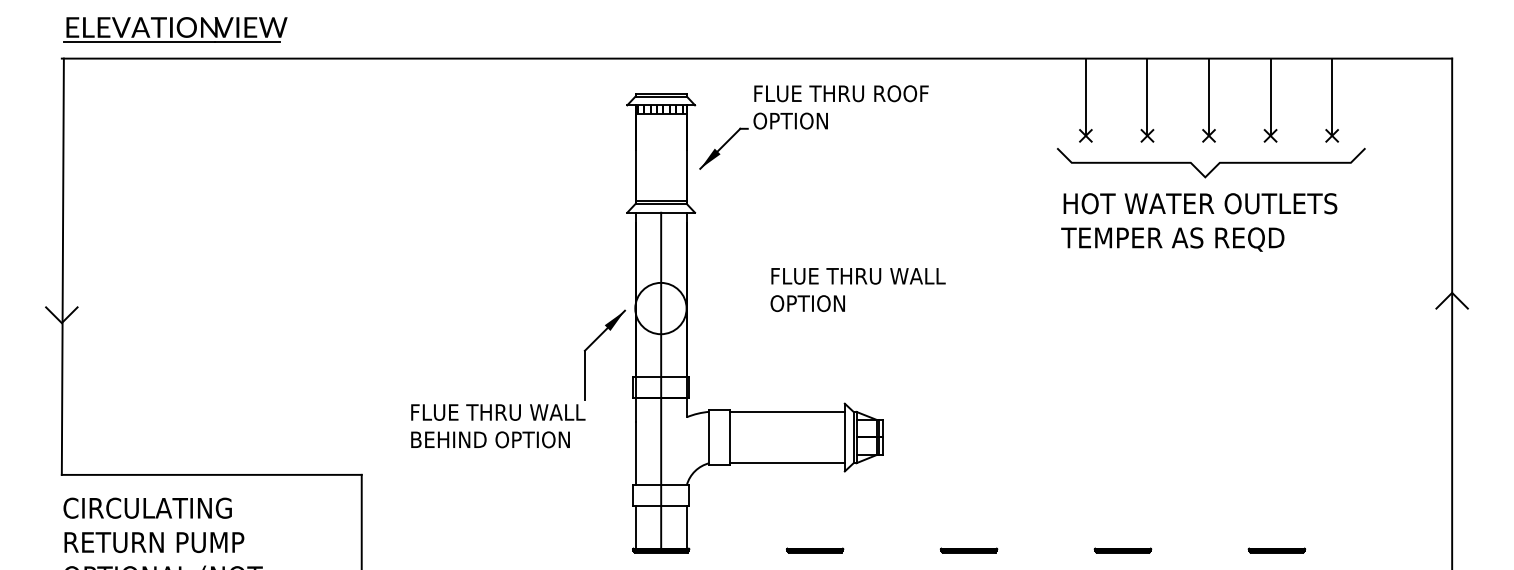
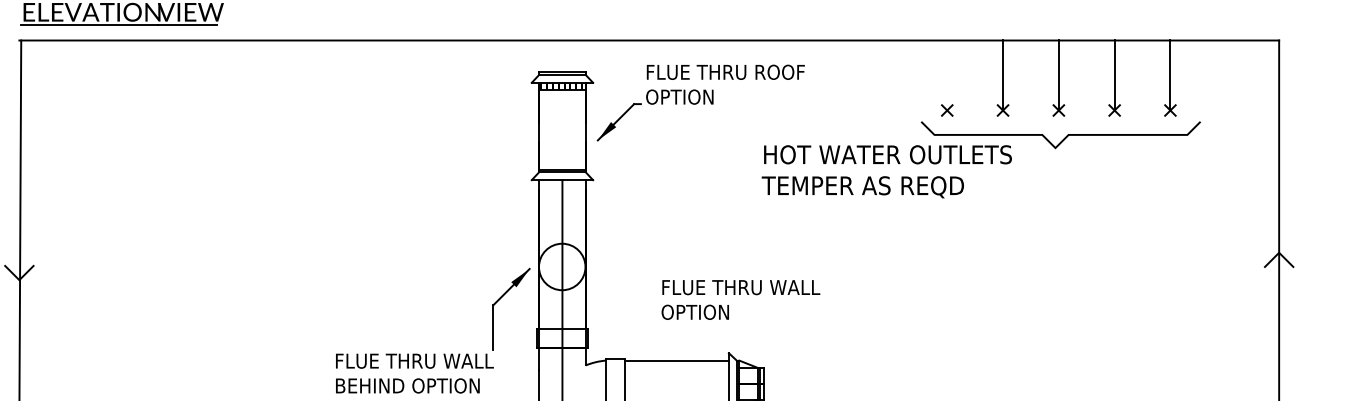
line: (1085, 96) -> (946, 74), removed
text: (1199, 222) -> (887, 171), moved
text: (857, 290) -> (740, 300), moved

